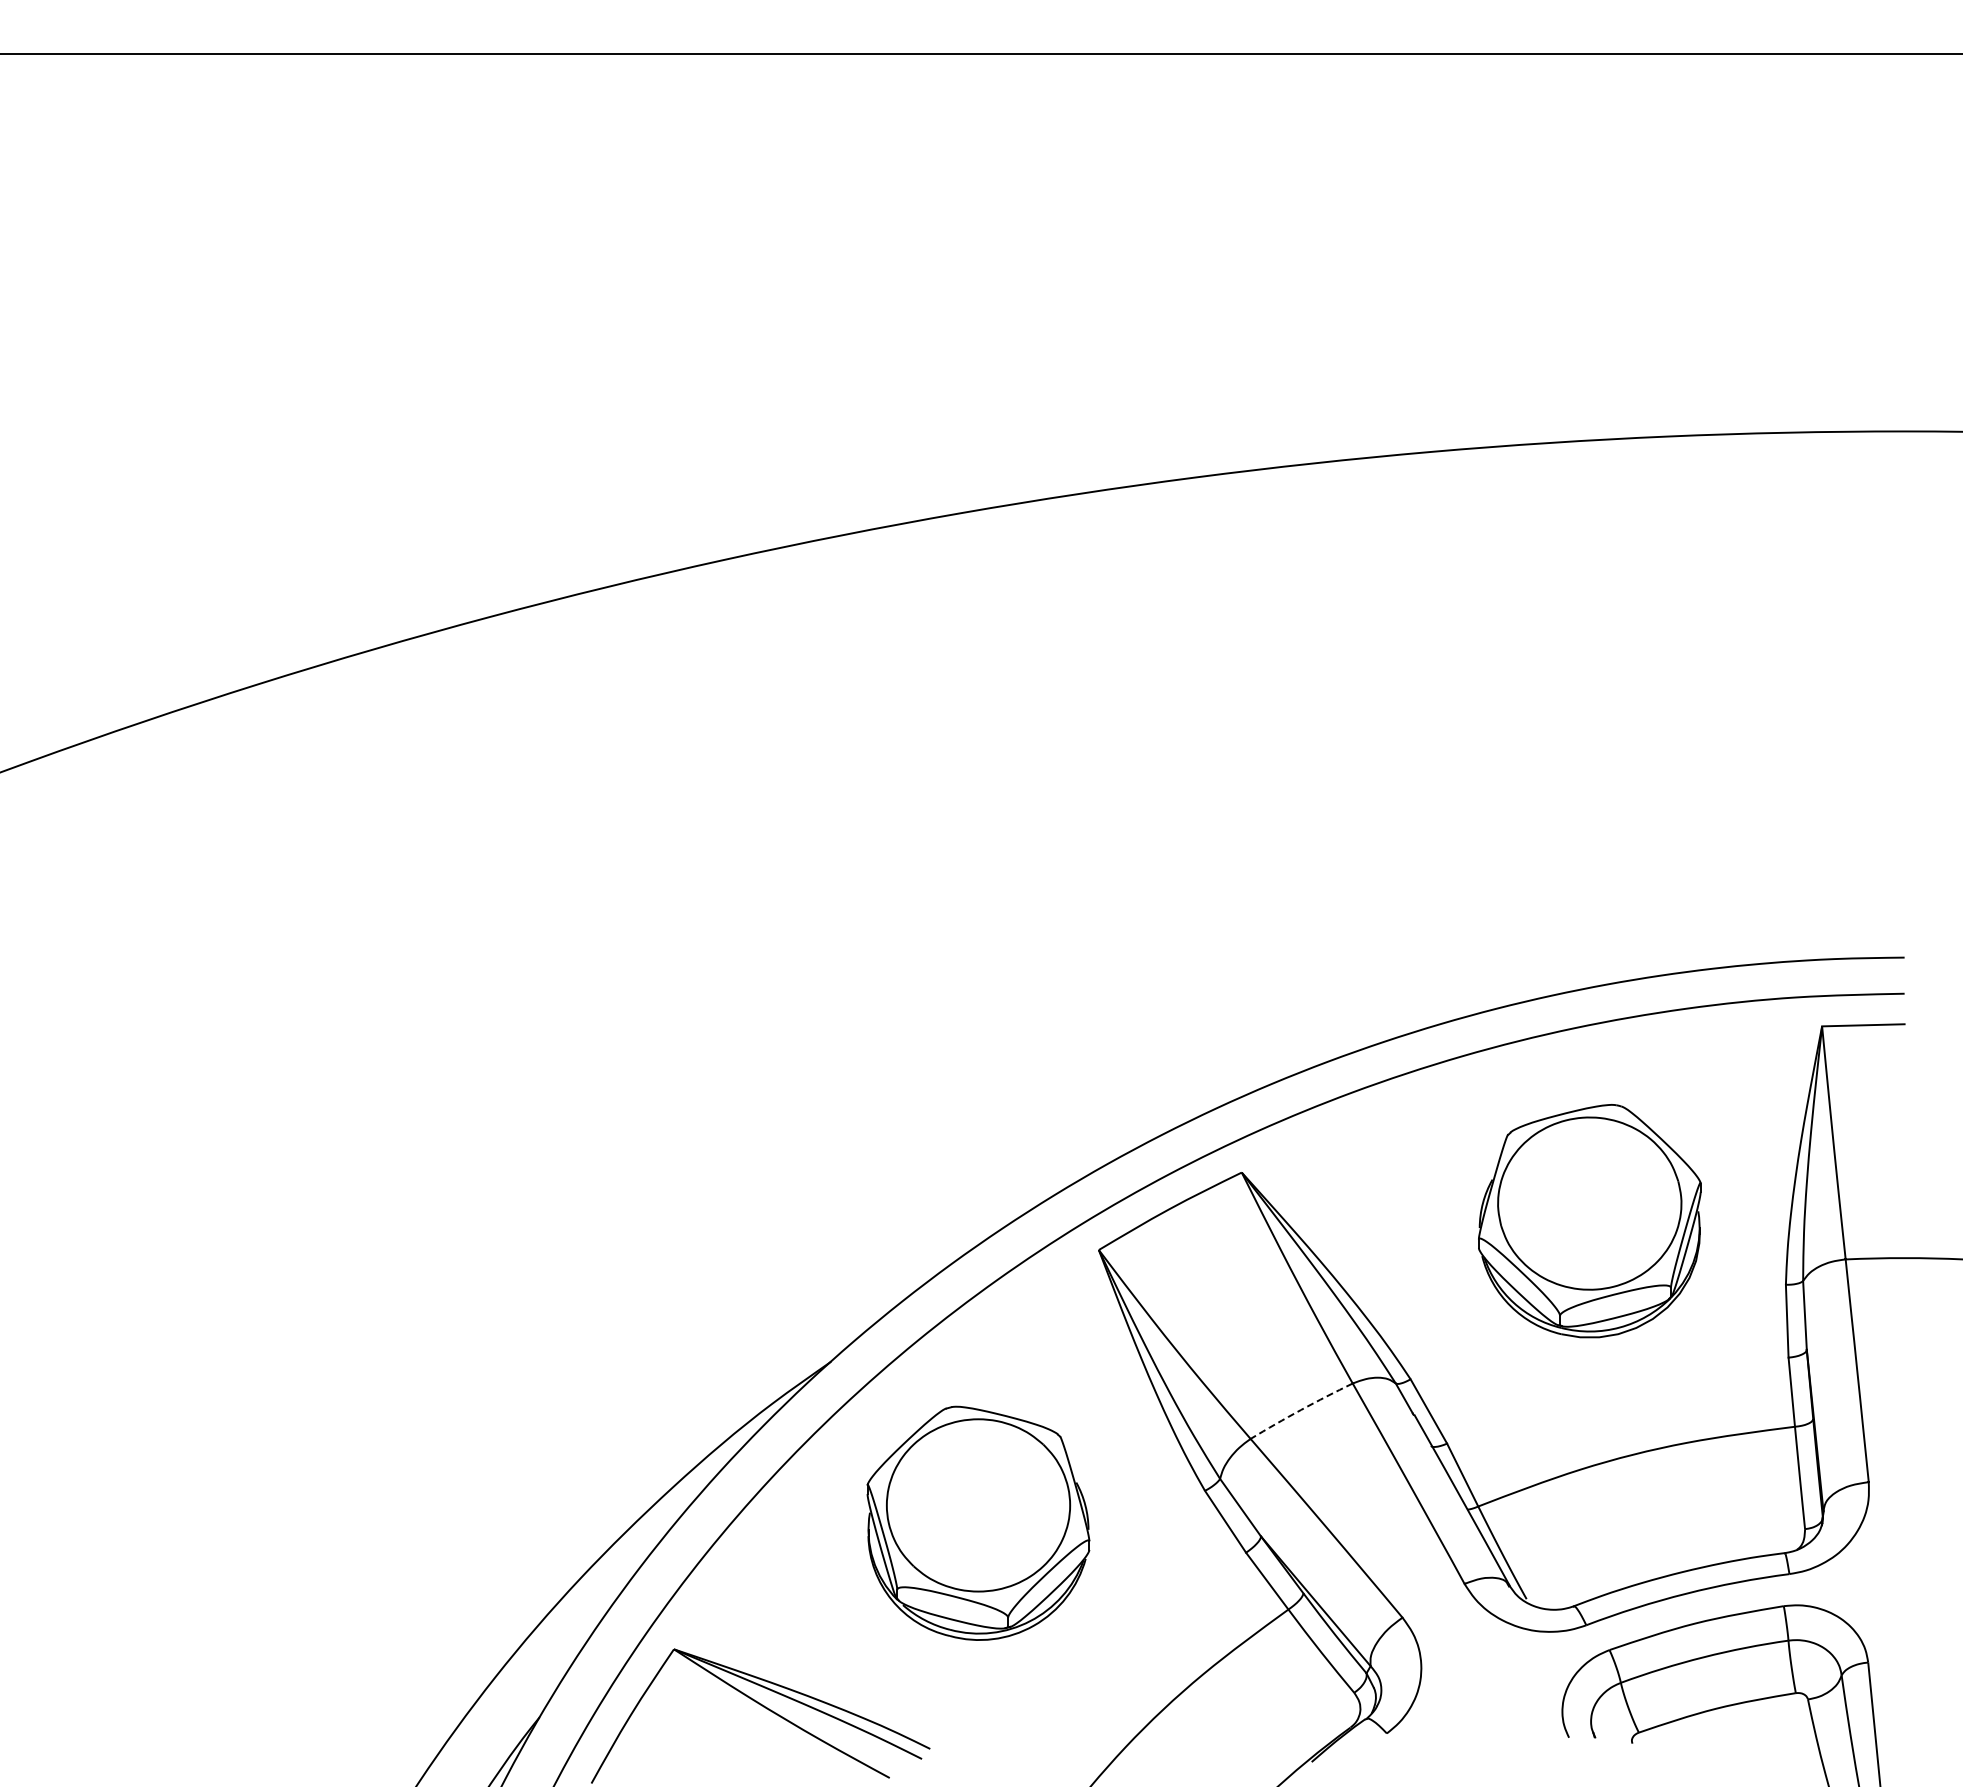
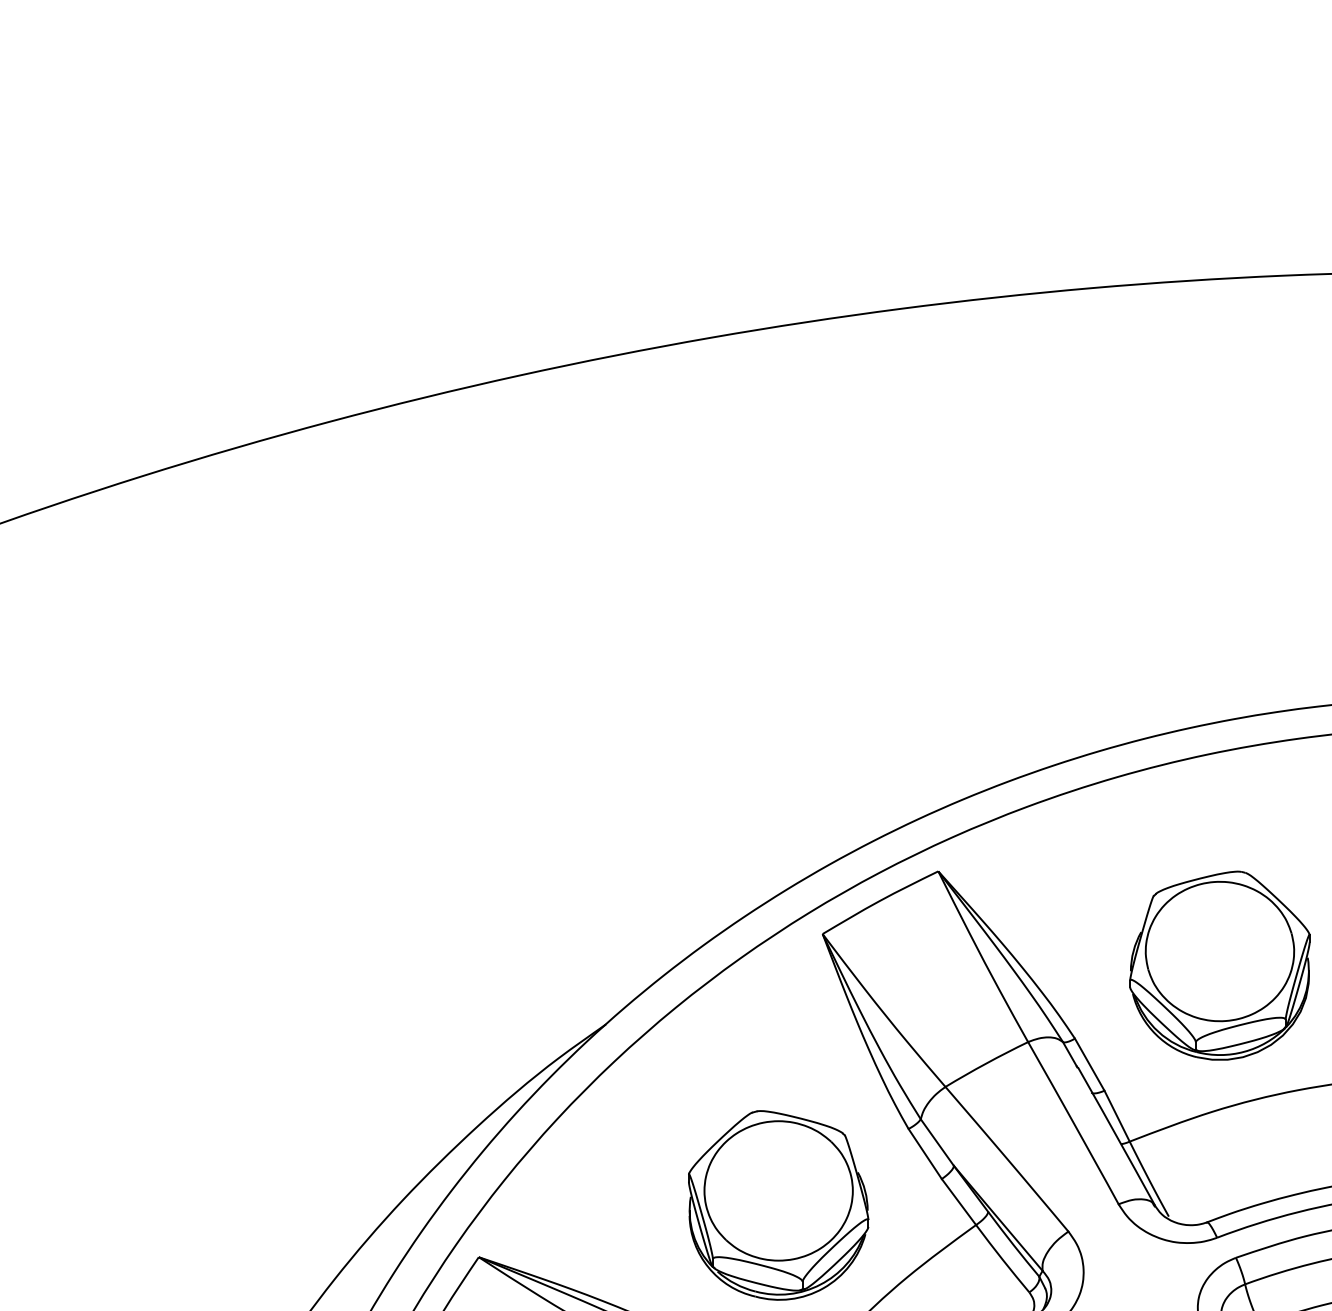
part: (1589, 1221) -> (1219, 966), moved
arc: (1301, 1410) -> (986, 1063), dashed -> solid
part: (978, 1522) -> (778, 1204), moved

